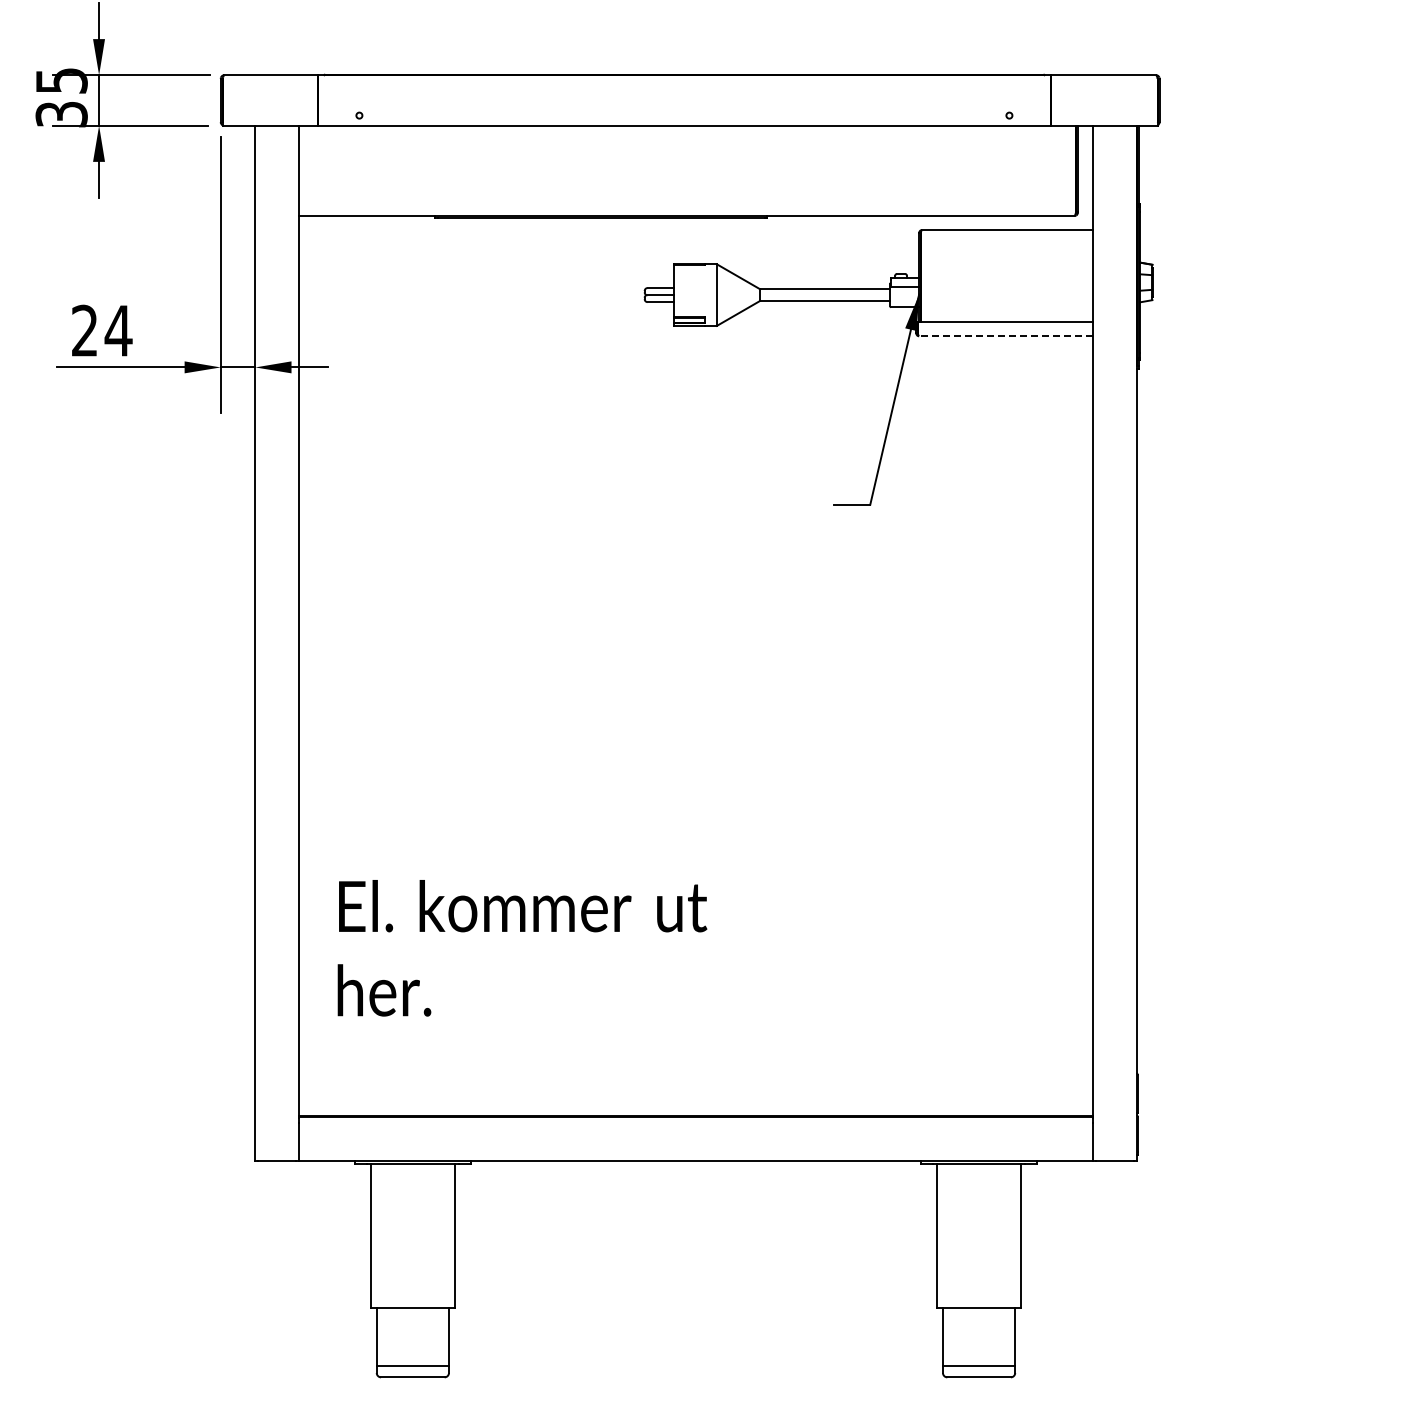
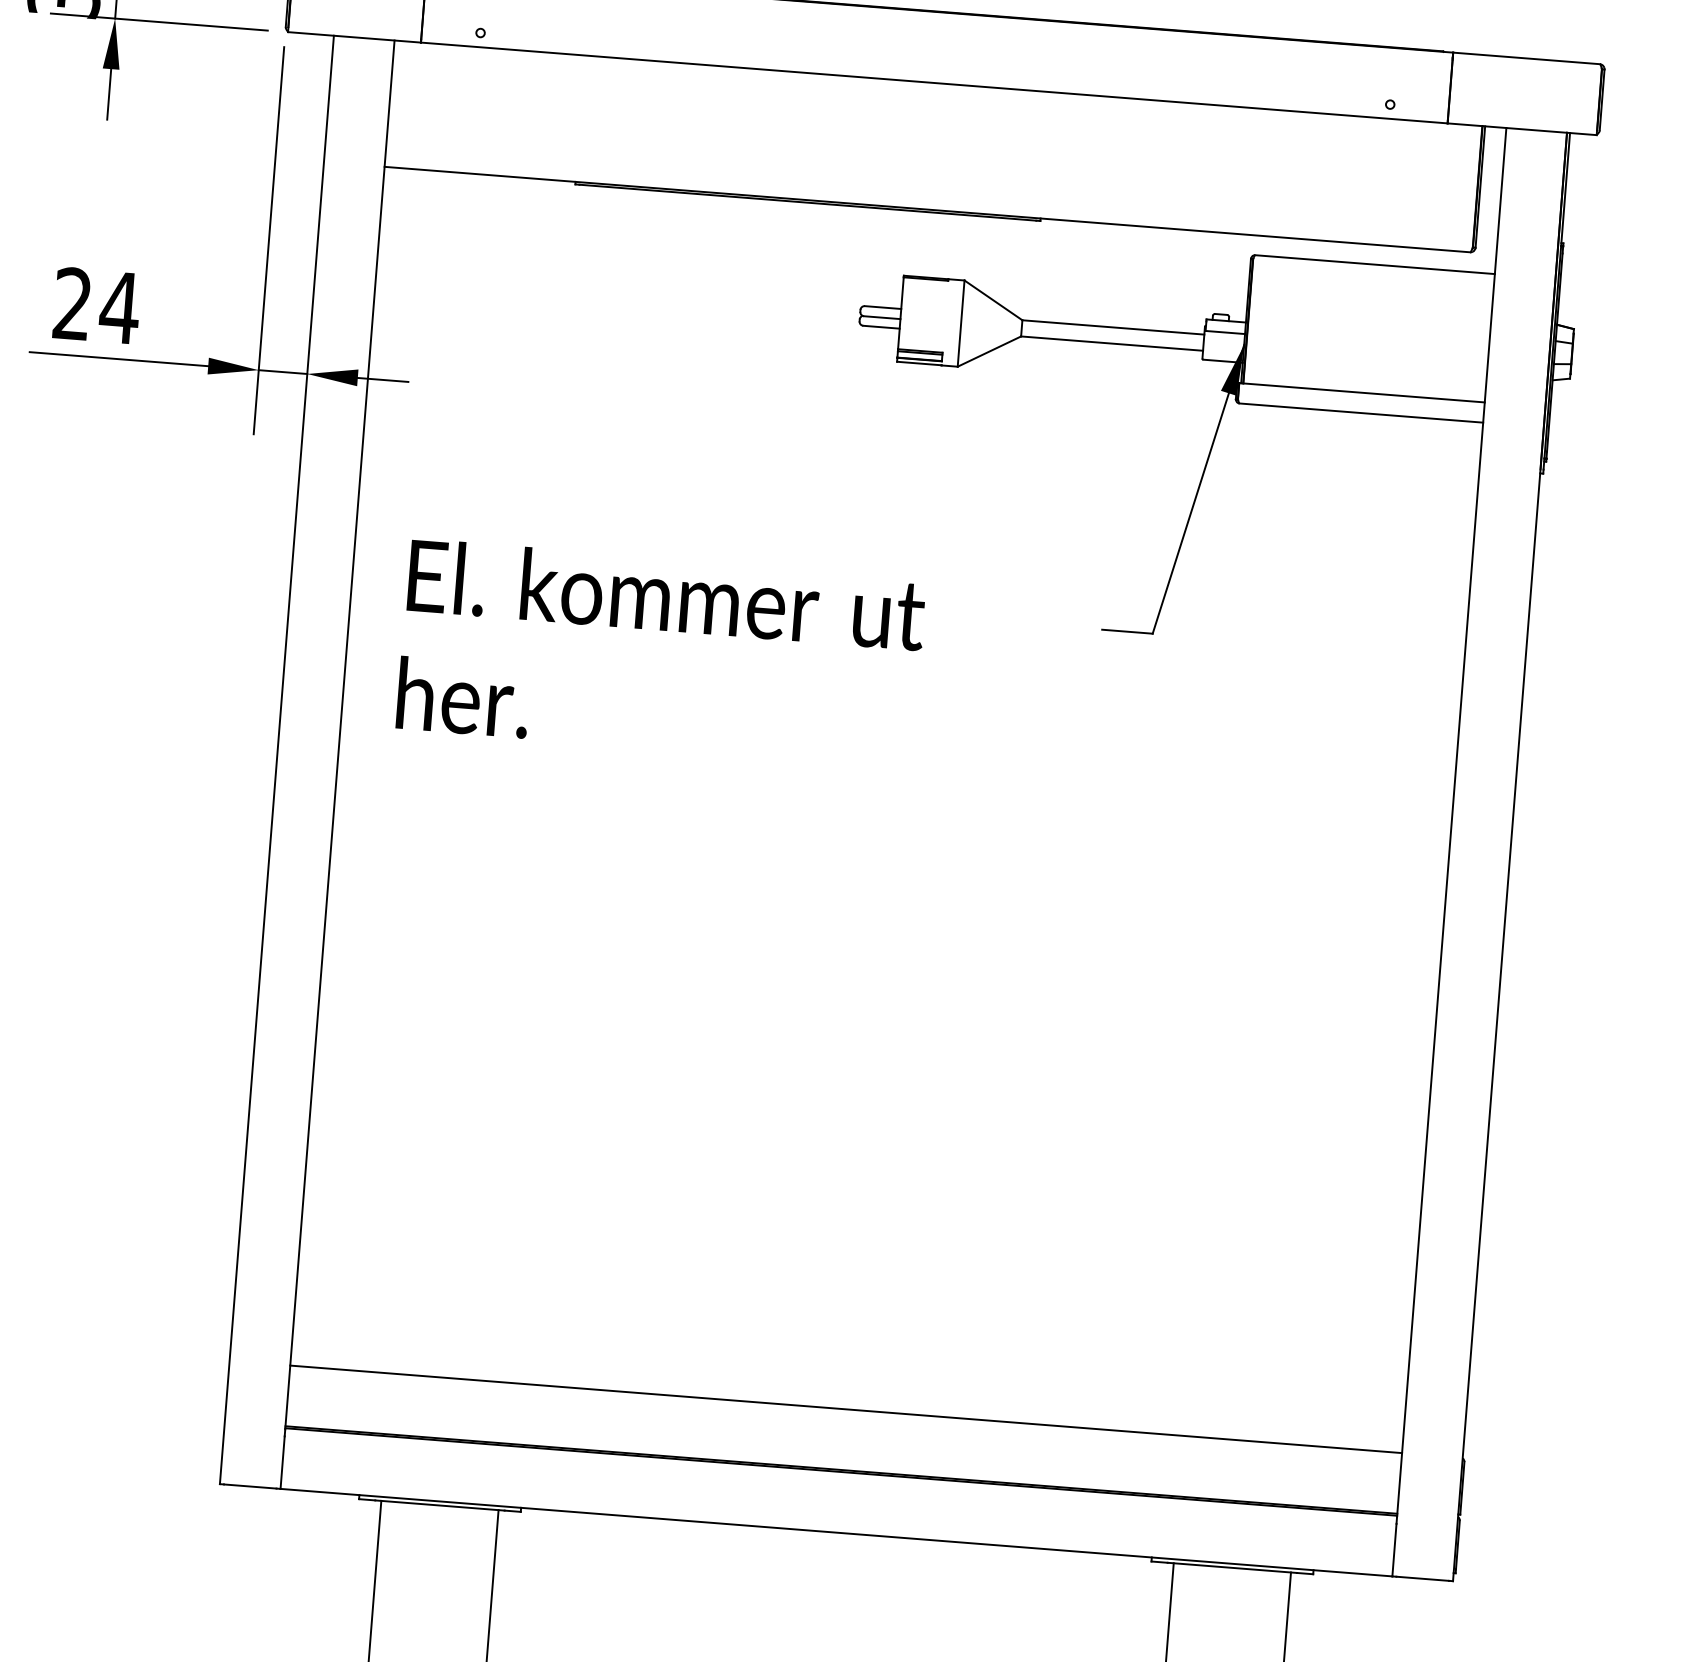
line: (1005, 336) -> (1360, 413), dashed -> solid
text: (522, 948) -> (661, 654), moved
line: (695, 1072) -> (845, 1409), added

